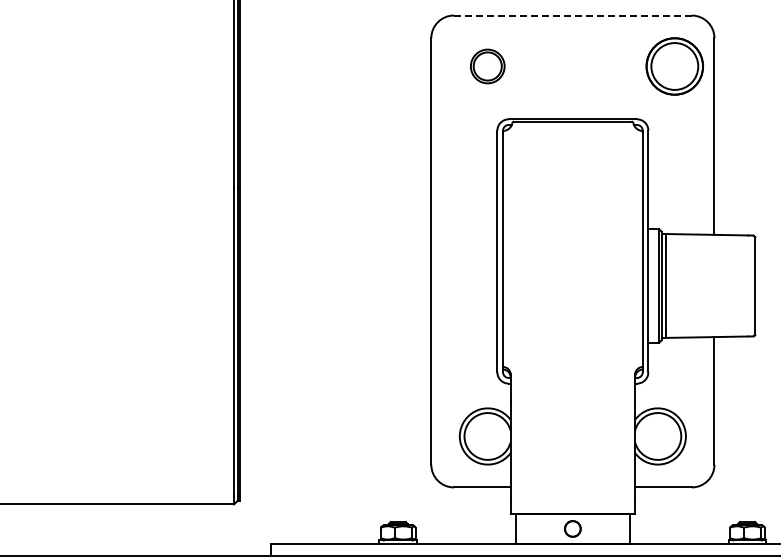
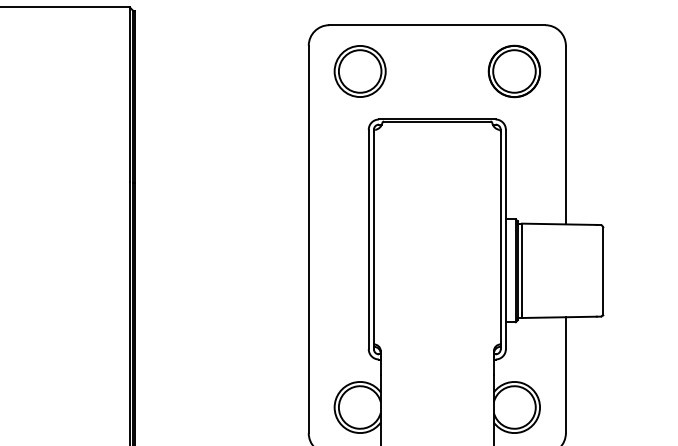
line: (572, 15) -> (436, 25), dashed -> solid
part: (487, 66) -> (359, 71), size x1.67
part: (674, 66) -> (514, 71), moved

